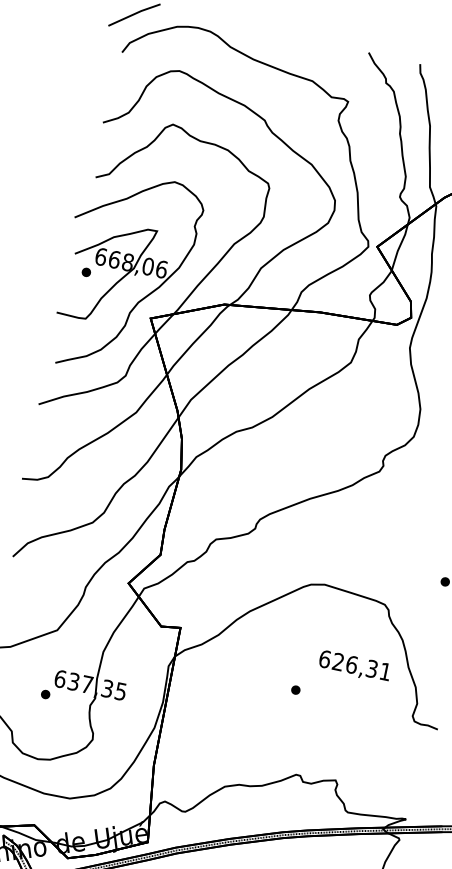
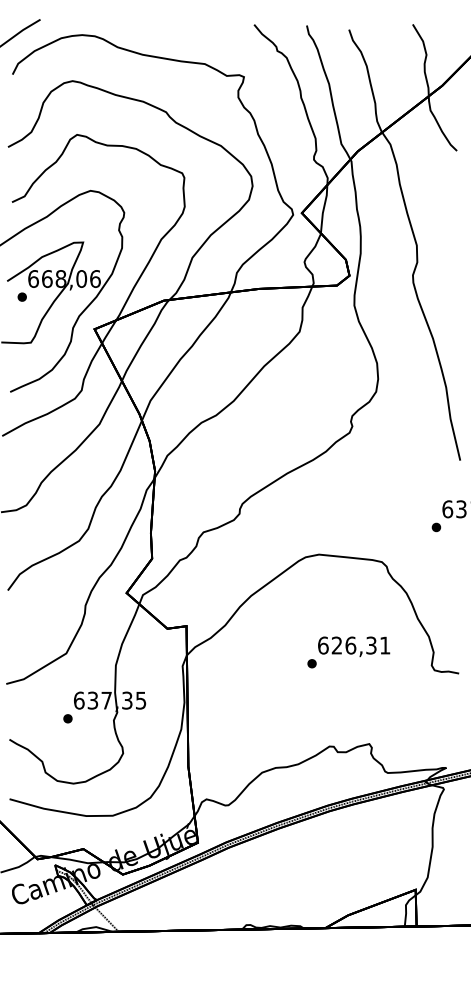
text: (355, 666) -> (354, 646), moved

